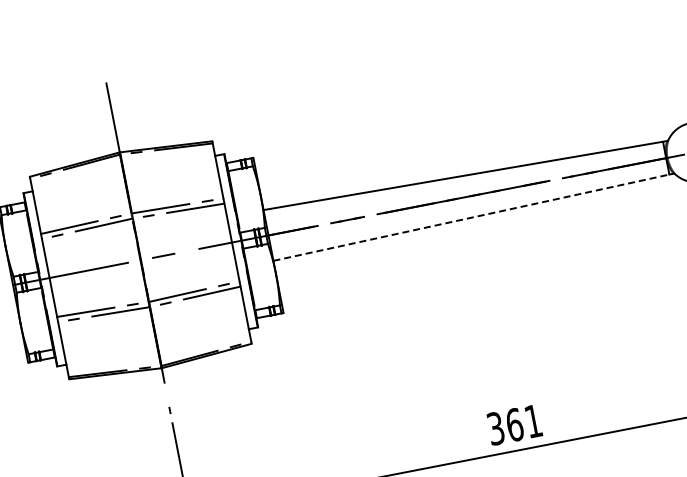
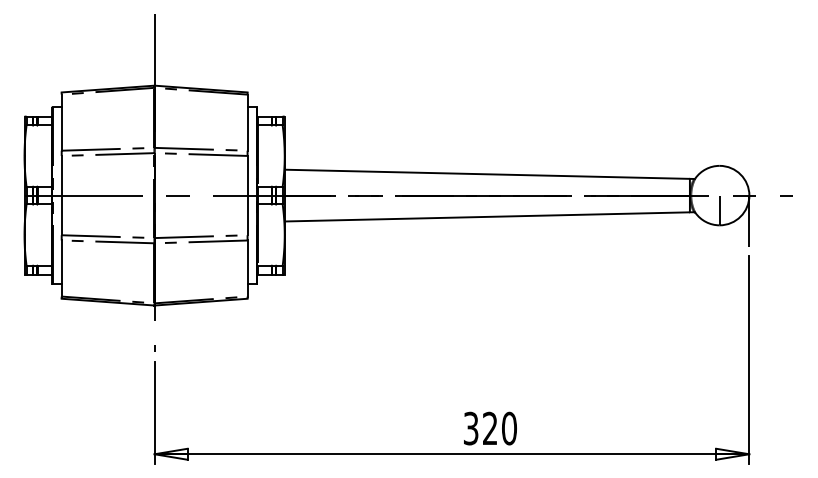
line: (471, 217) -> (487, 216), dashed -> solid
text: (523, 423) -> (499, 428), 361 -> 320

